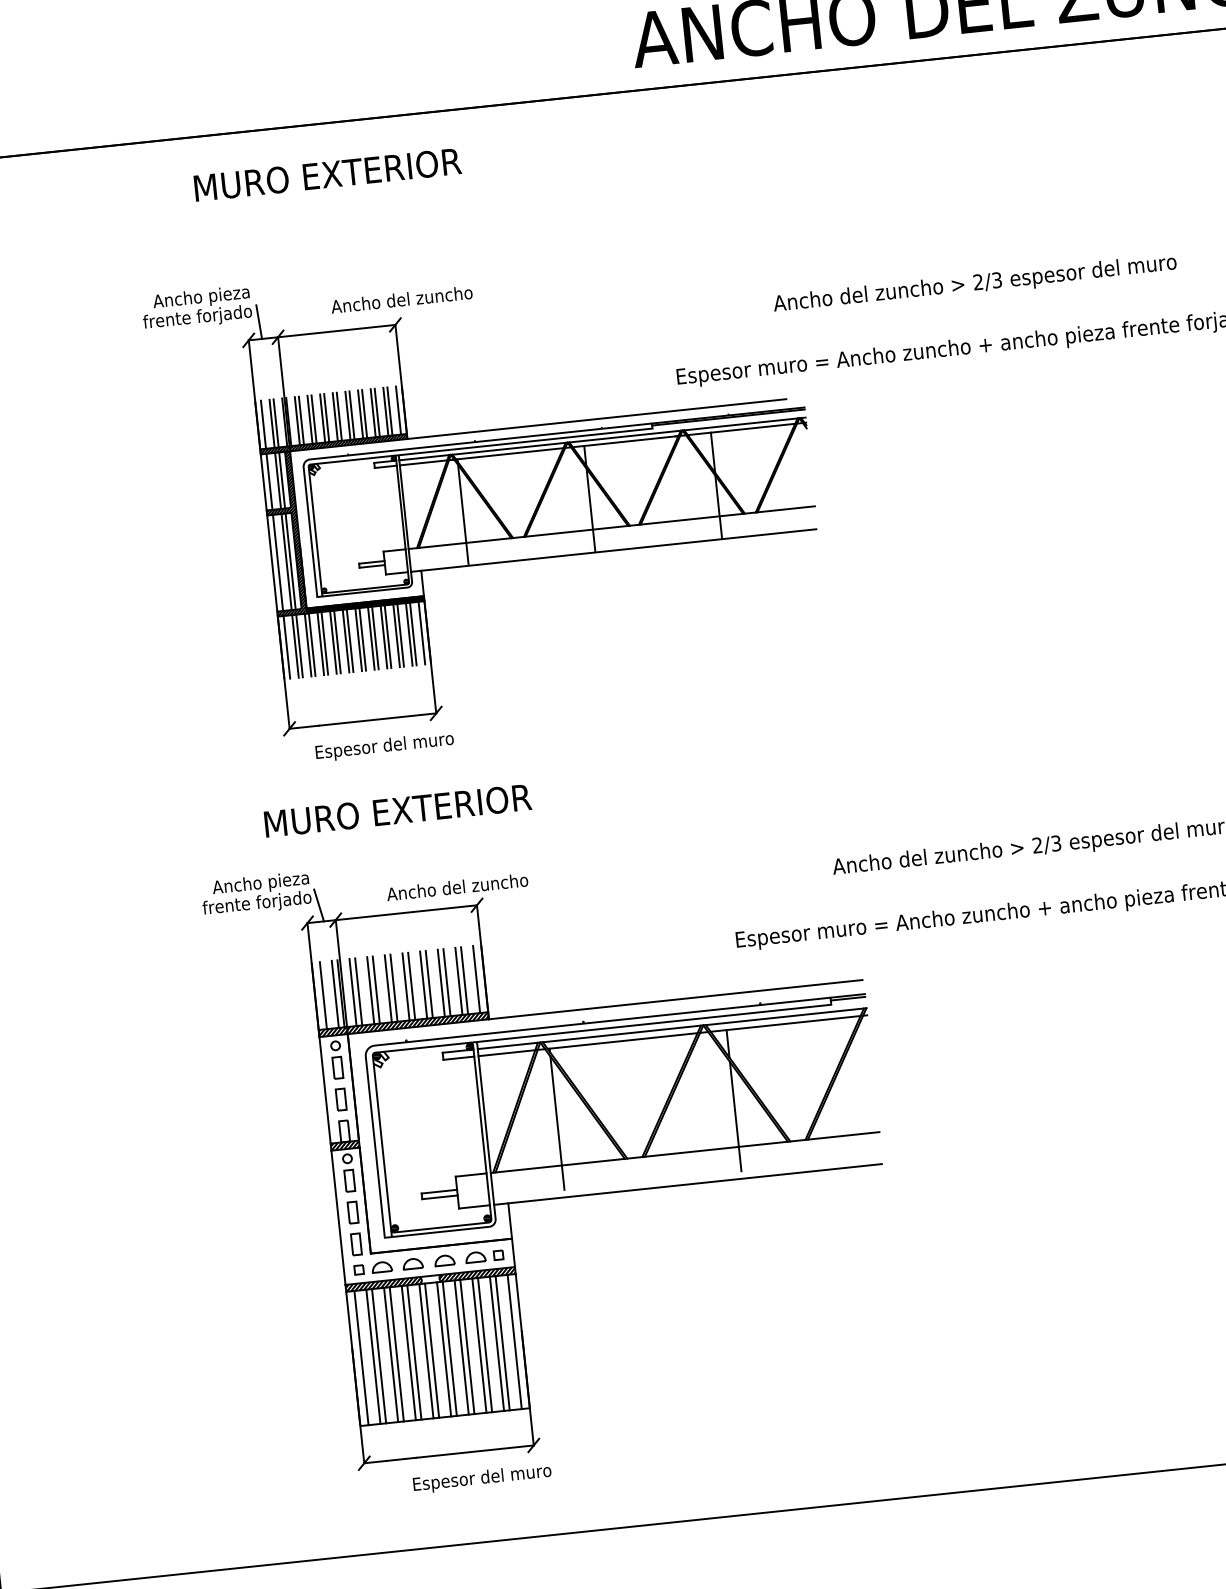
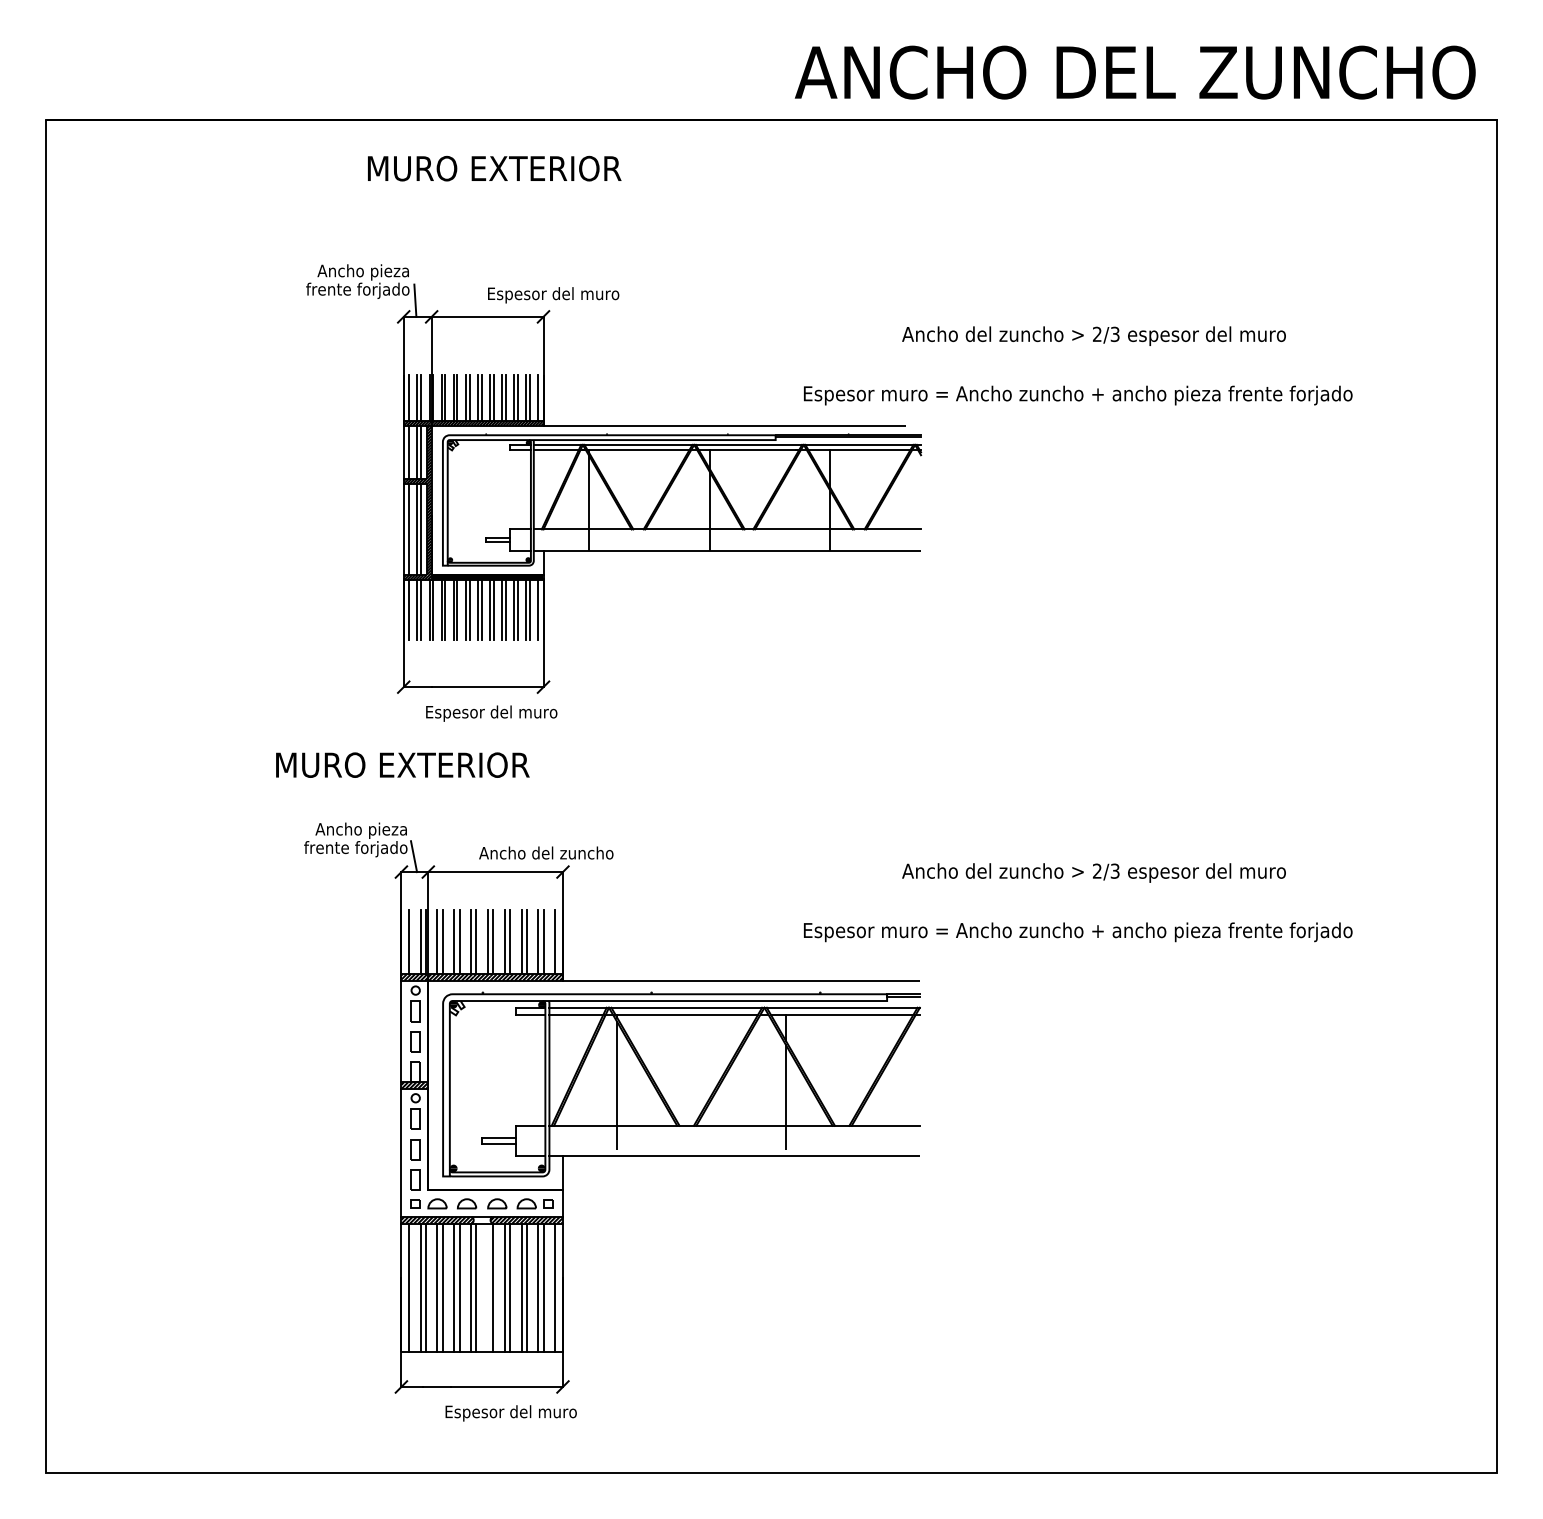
text: (397, 302) -> (547, 295), Ancho del zuncho -> Espesor del muro
text: (397, 810) -> (402, 764), moved
line: (443, 1349) -> (487, 1287), removed

